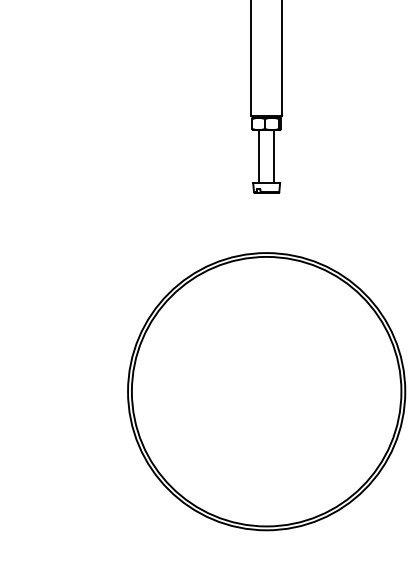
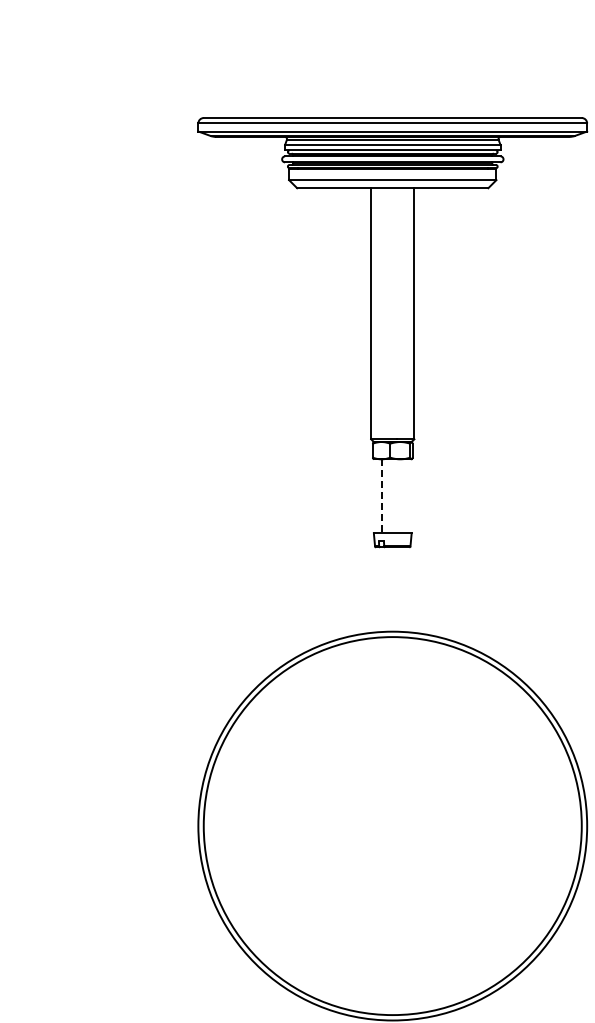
line: (258, 156) -> (381, 496), solid -> dashed
line: (274, 156) -> (403, 496), removed

